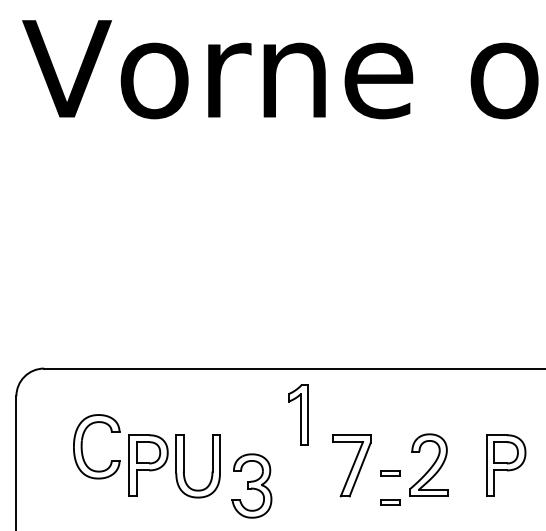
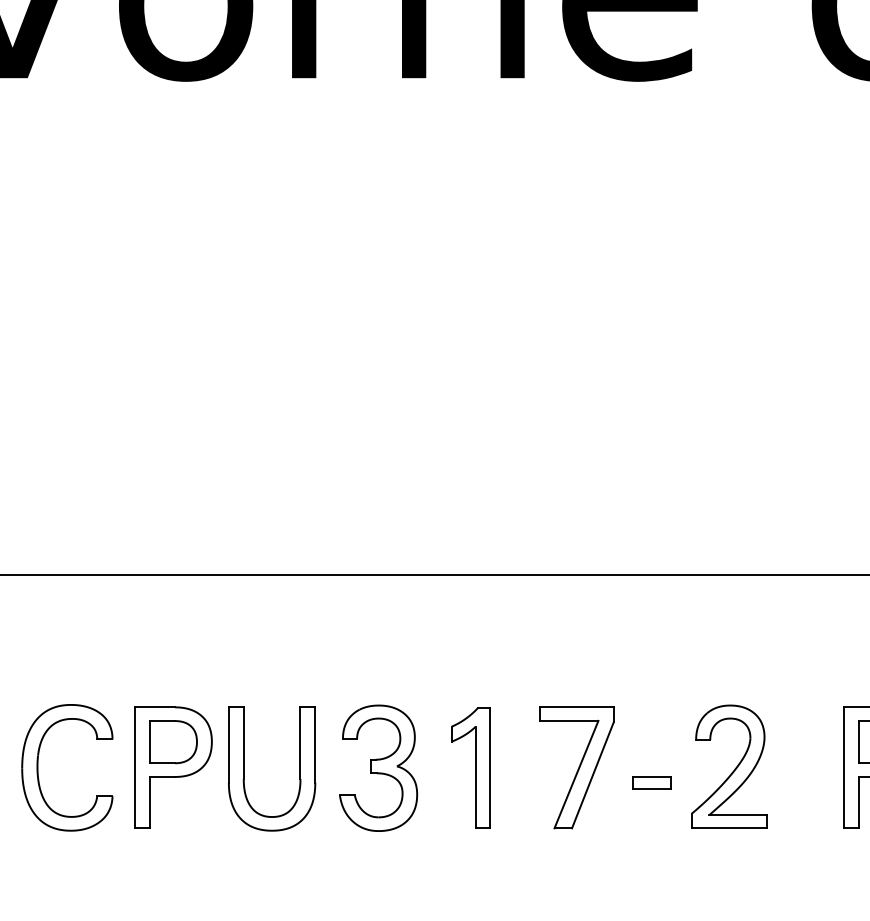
part: (298, 414) -> (470, 767), moved
part: (82, 446) -> (39, 767), moved
part: (251, 485) -> (377, 767), moved
part: (390, 502) -> (652, 840), removed

